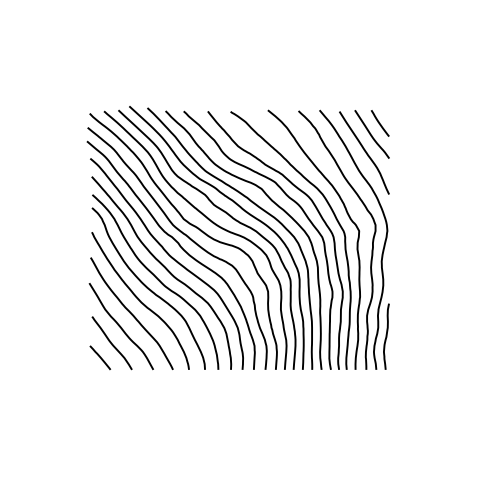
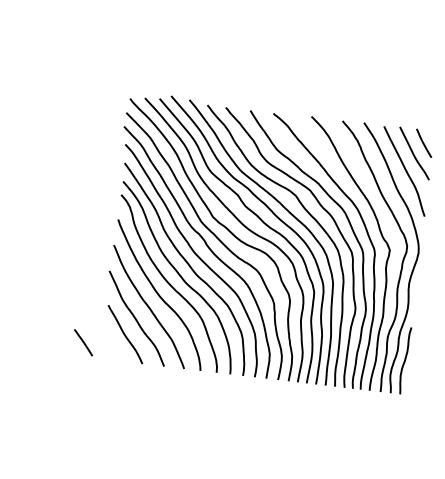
line: (100, 357) -> (83, 342), moved

